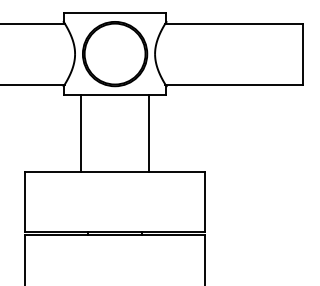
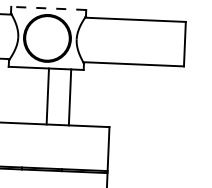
line: (114, 13) -> (48, 8), solid -> dashed
line: (80, 133) -> (47, 96), moved

